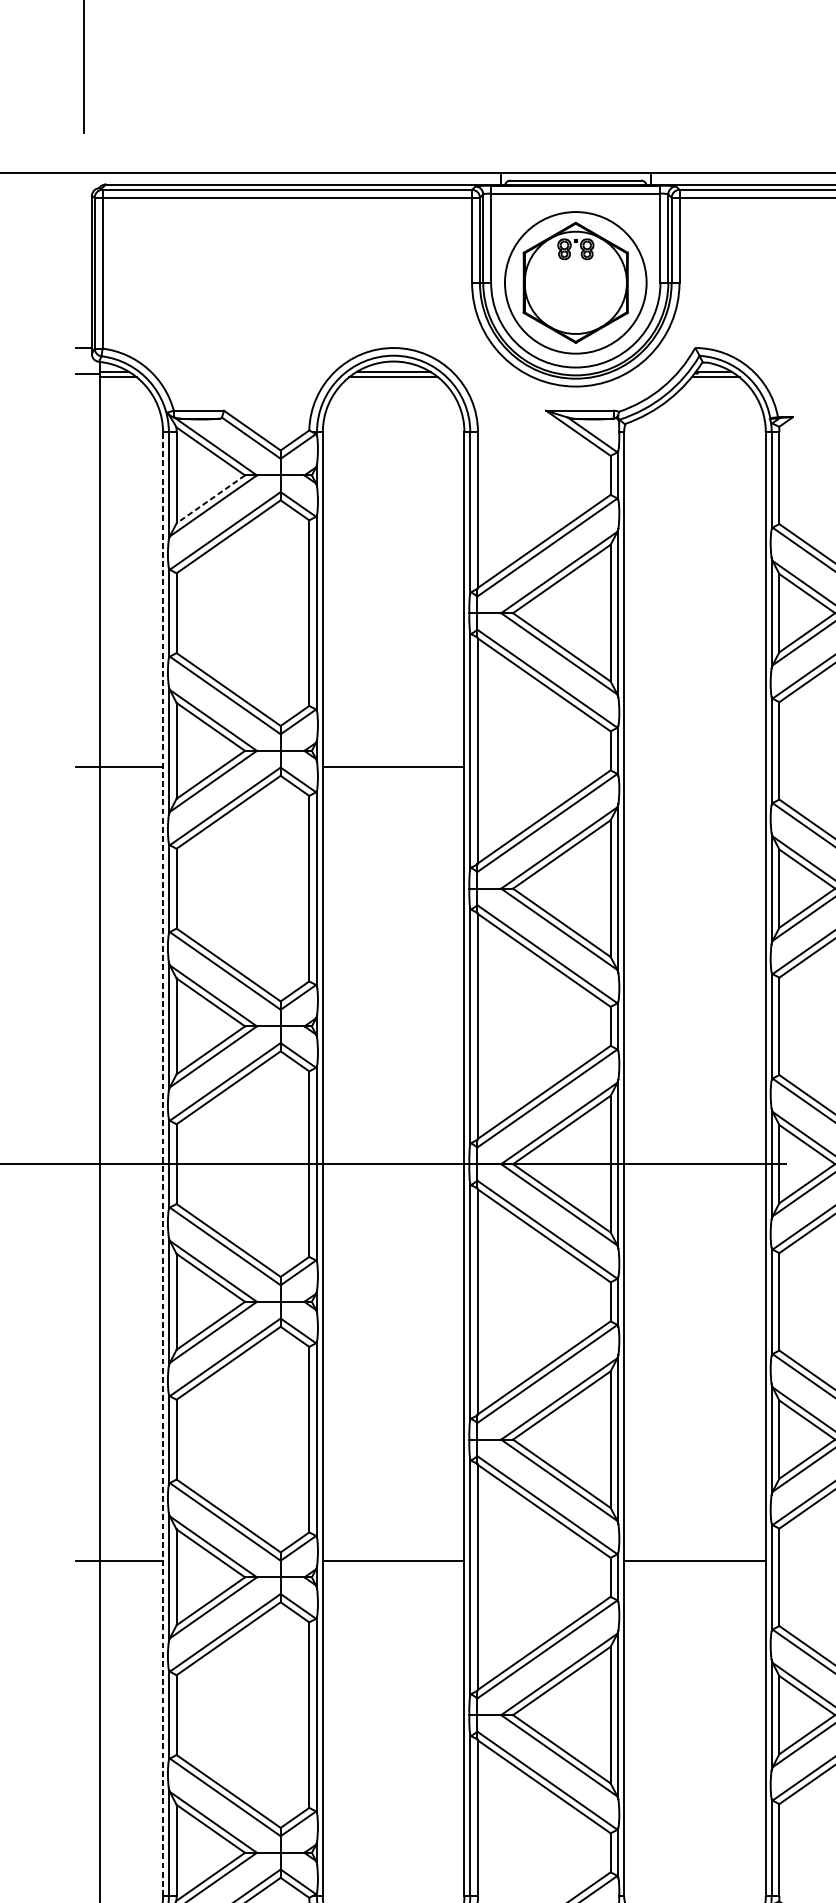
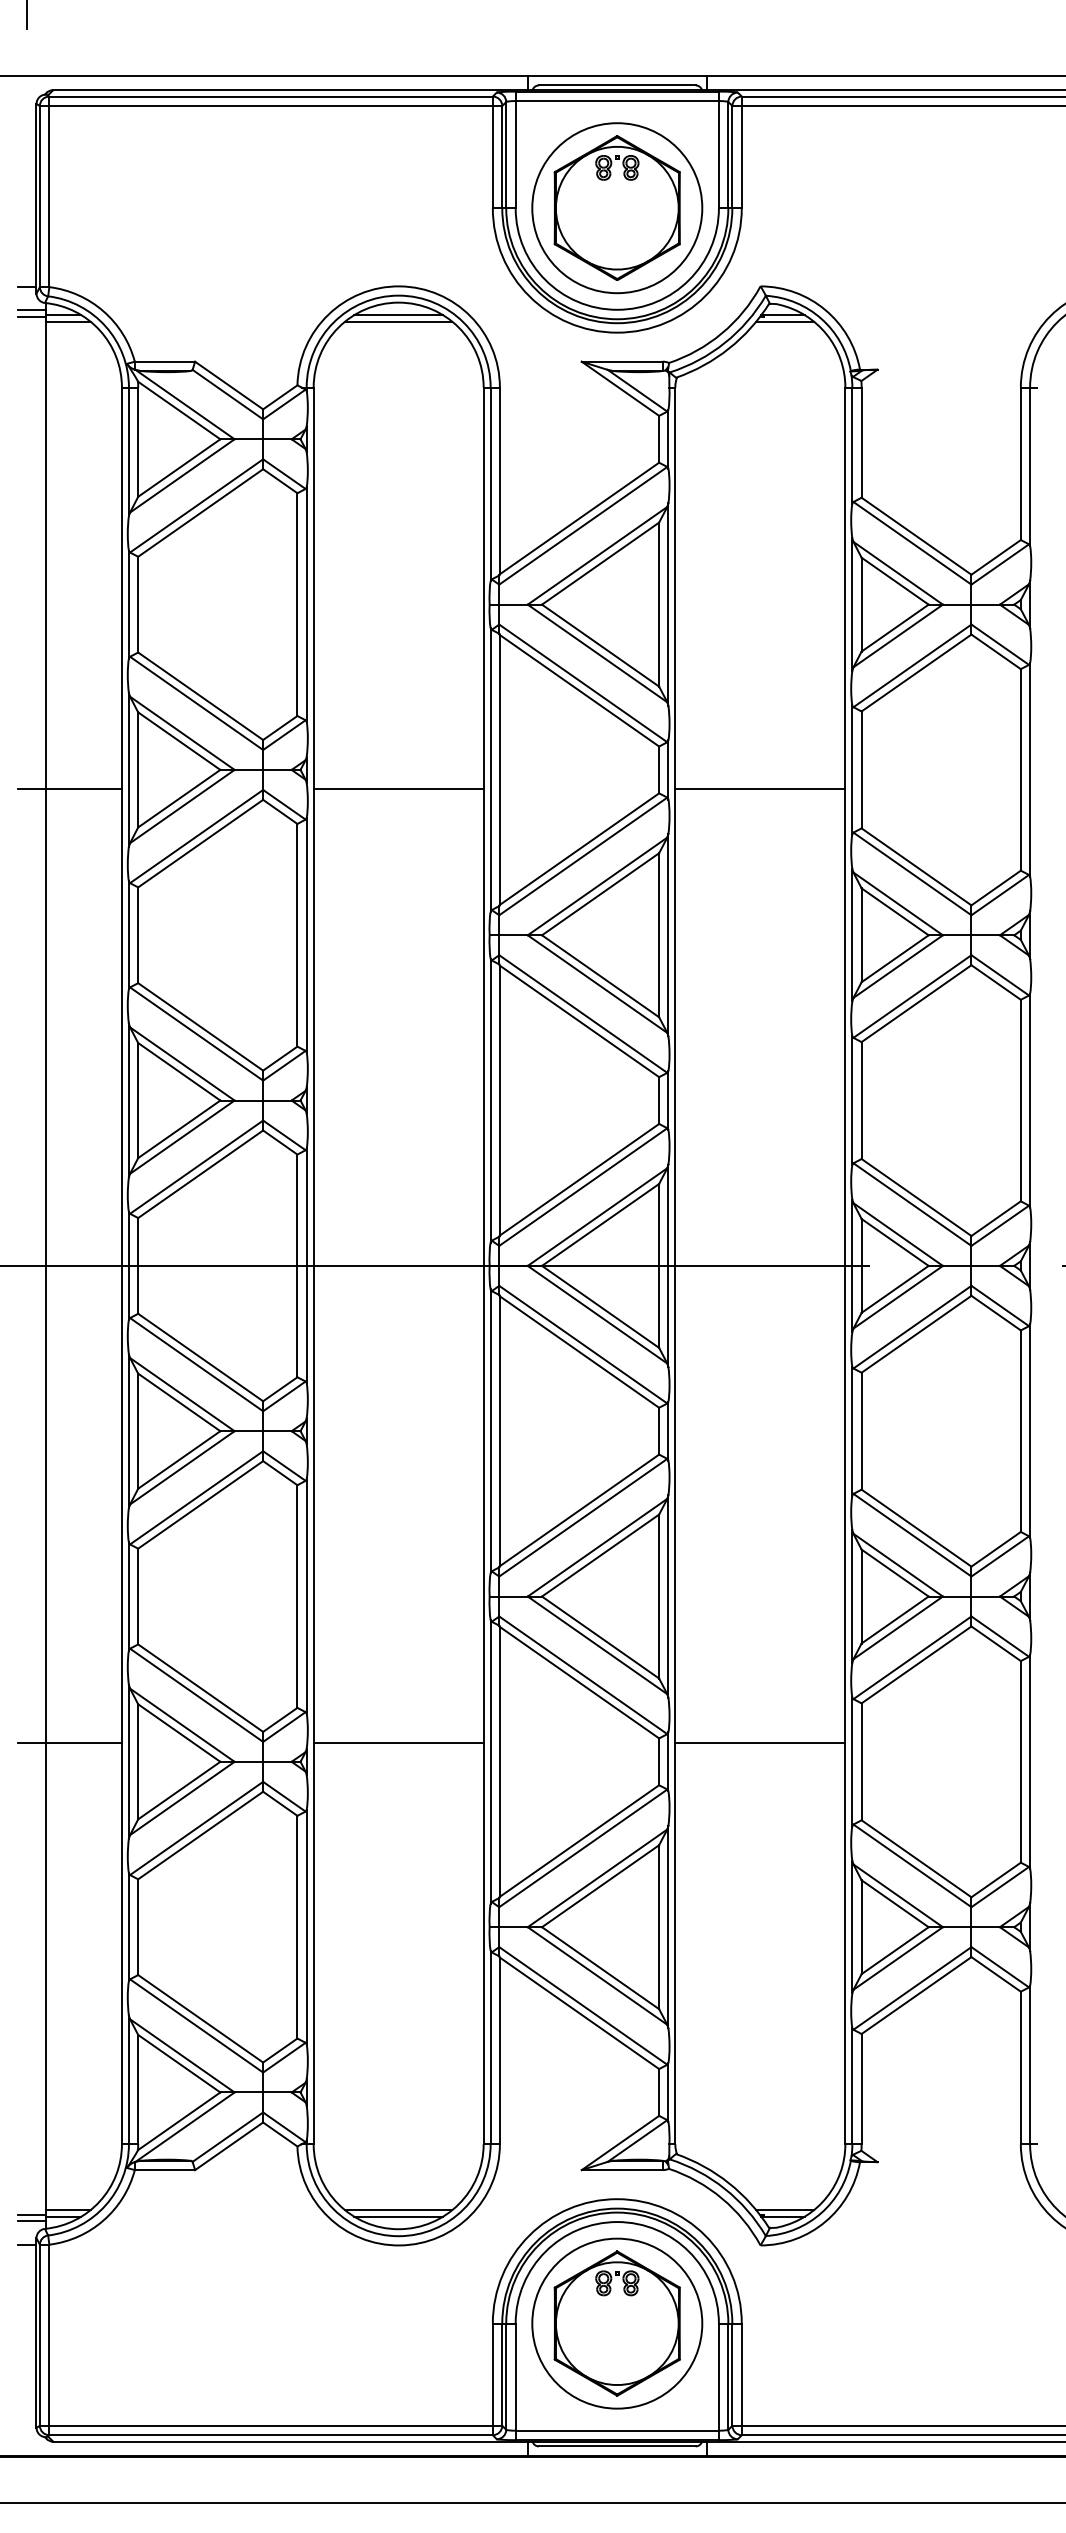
line: (87, 368) -> (31, 310), added
line: (210, 499) -> (178, 468), dashed -> solid
line: (695, 767) -> (760, 789), added
line: (162, 1163) -> (121, 1265), dashed -> solid

